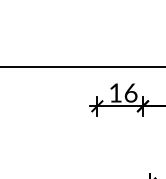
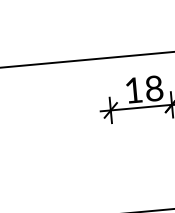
text: (130, 92) -> (153, 87), 16 -> 18

